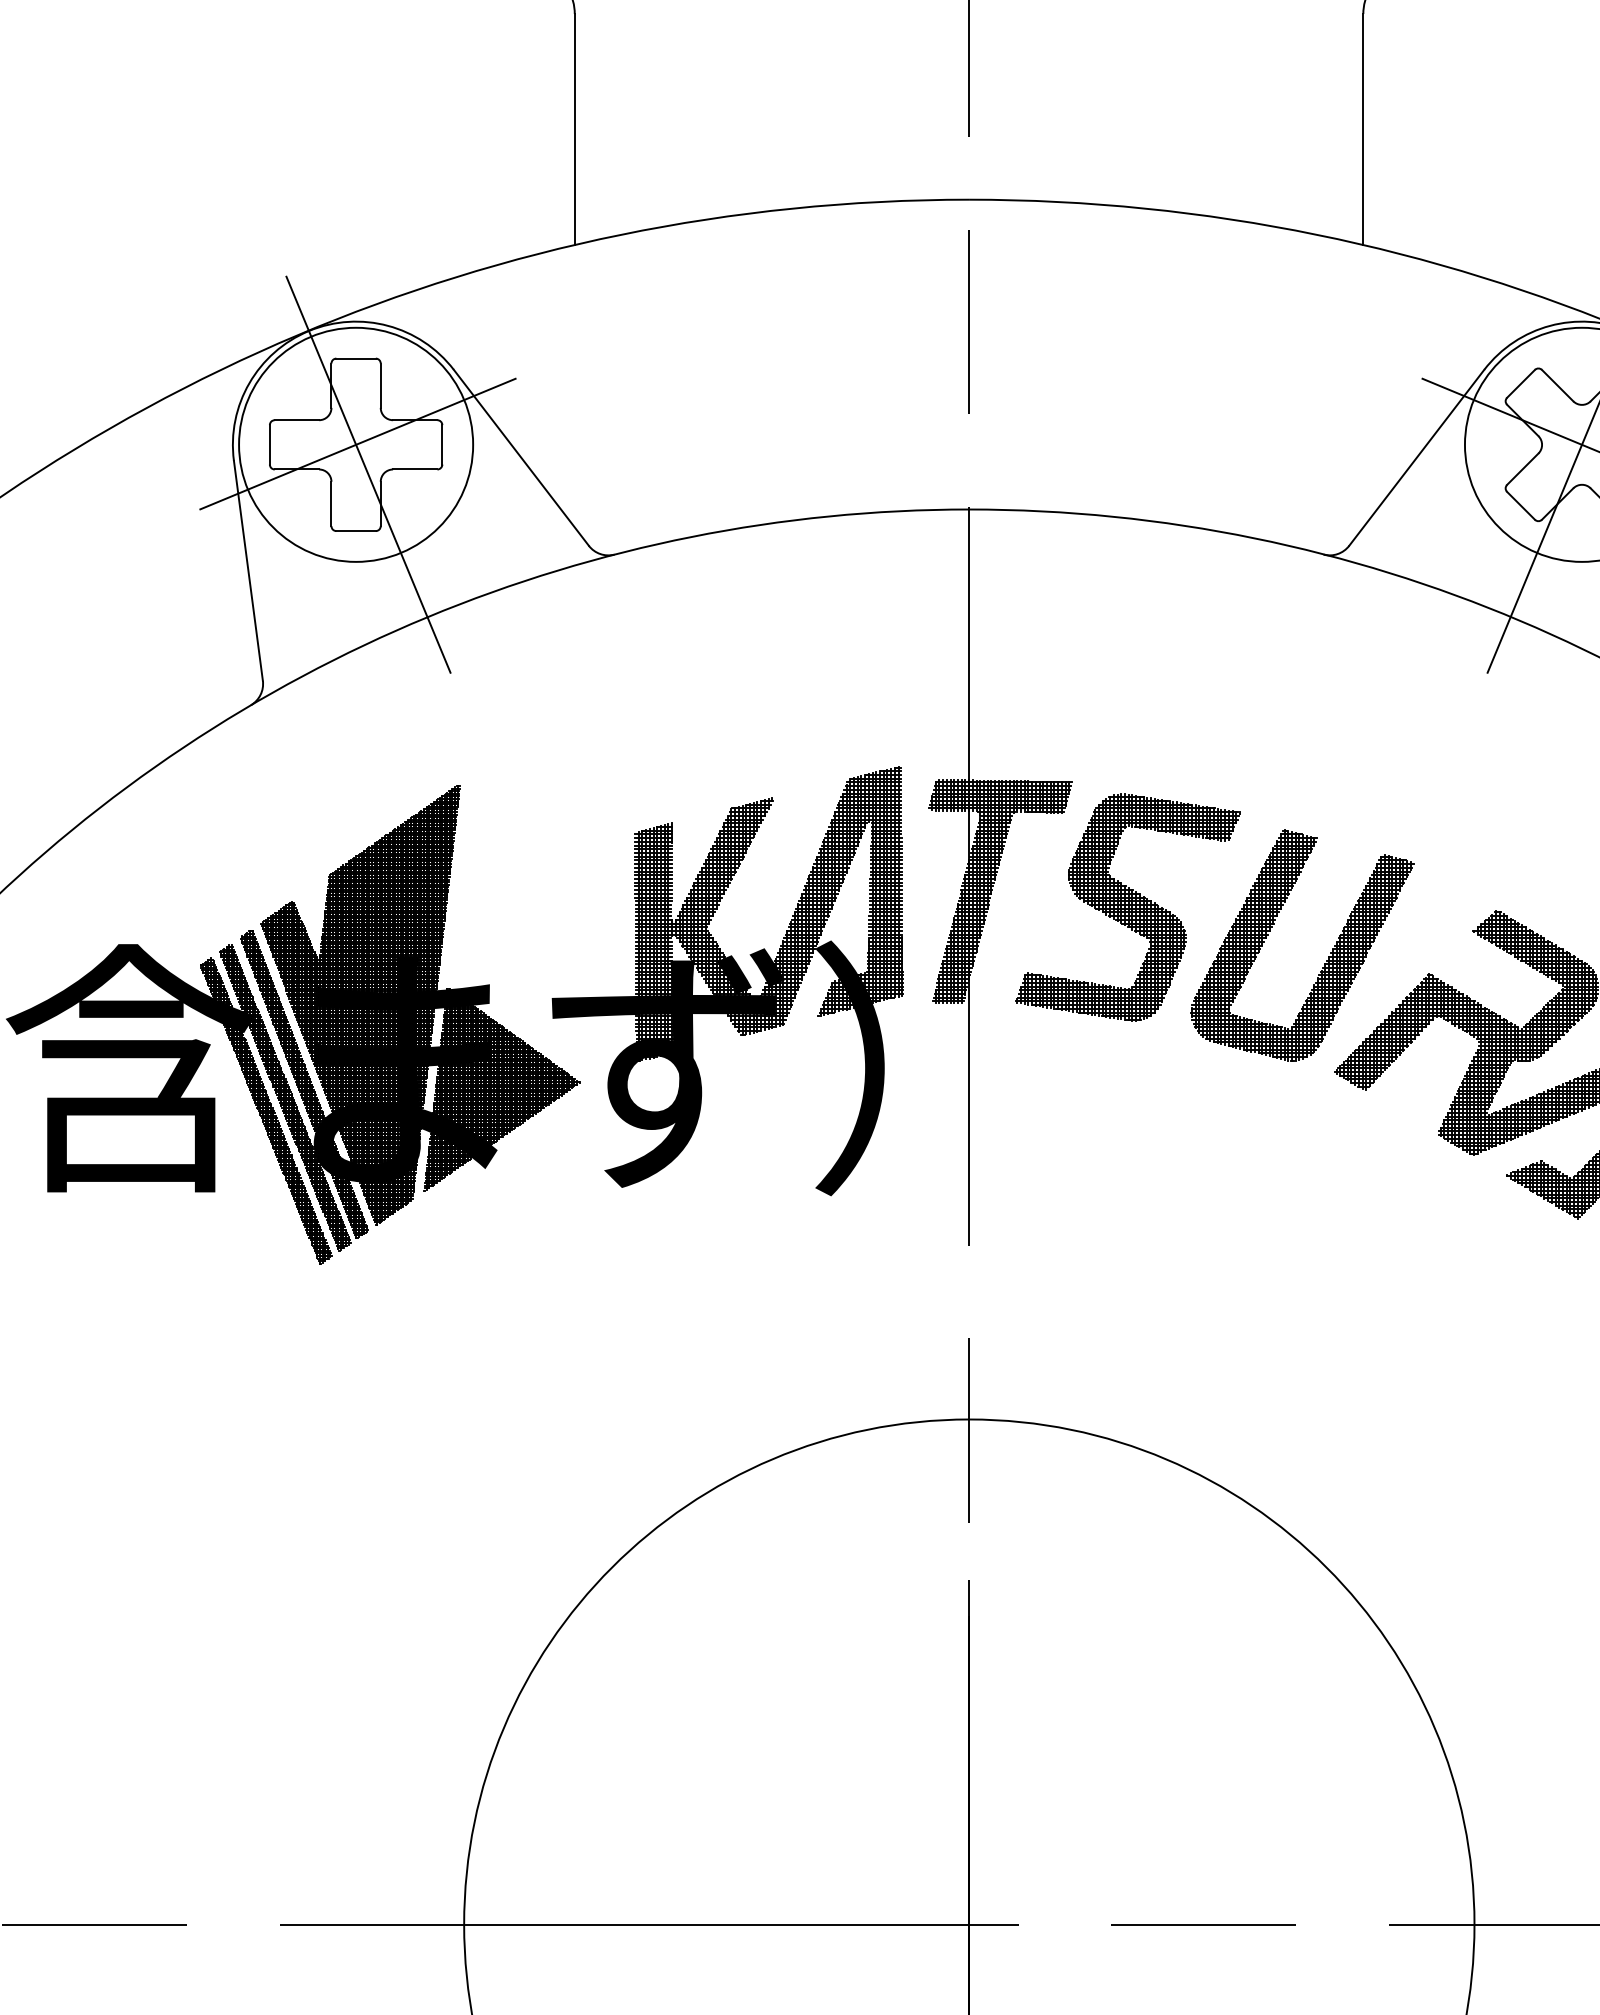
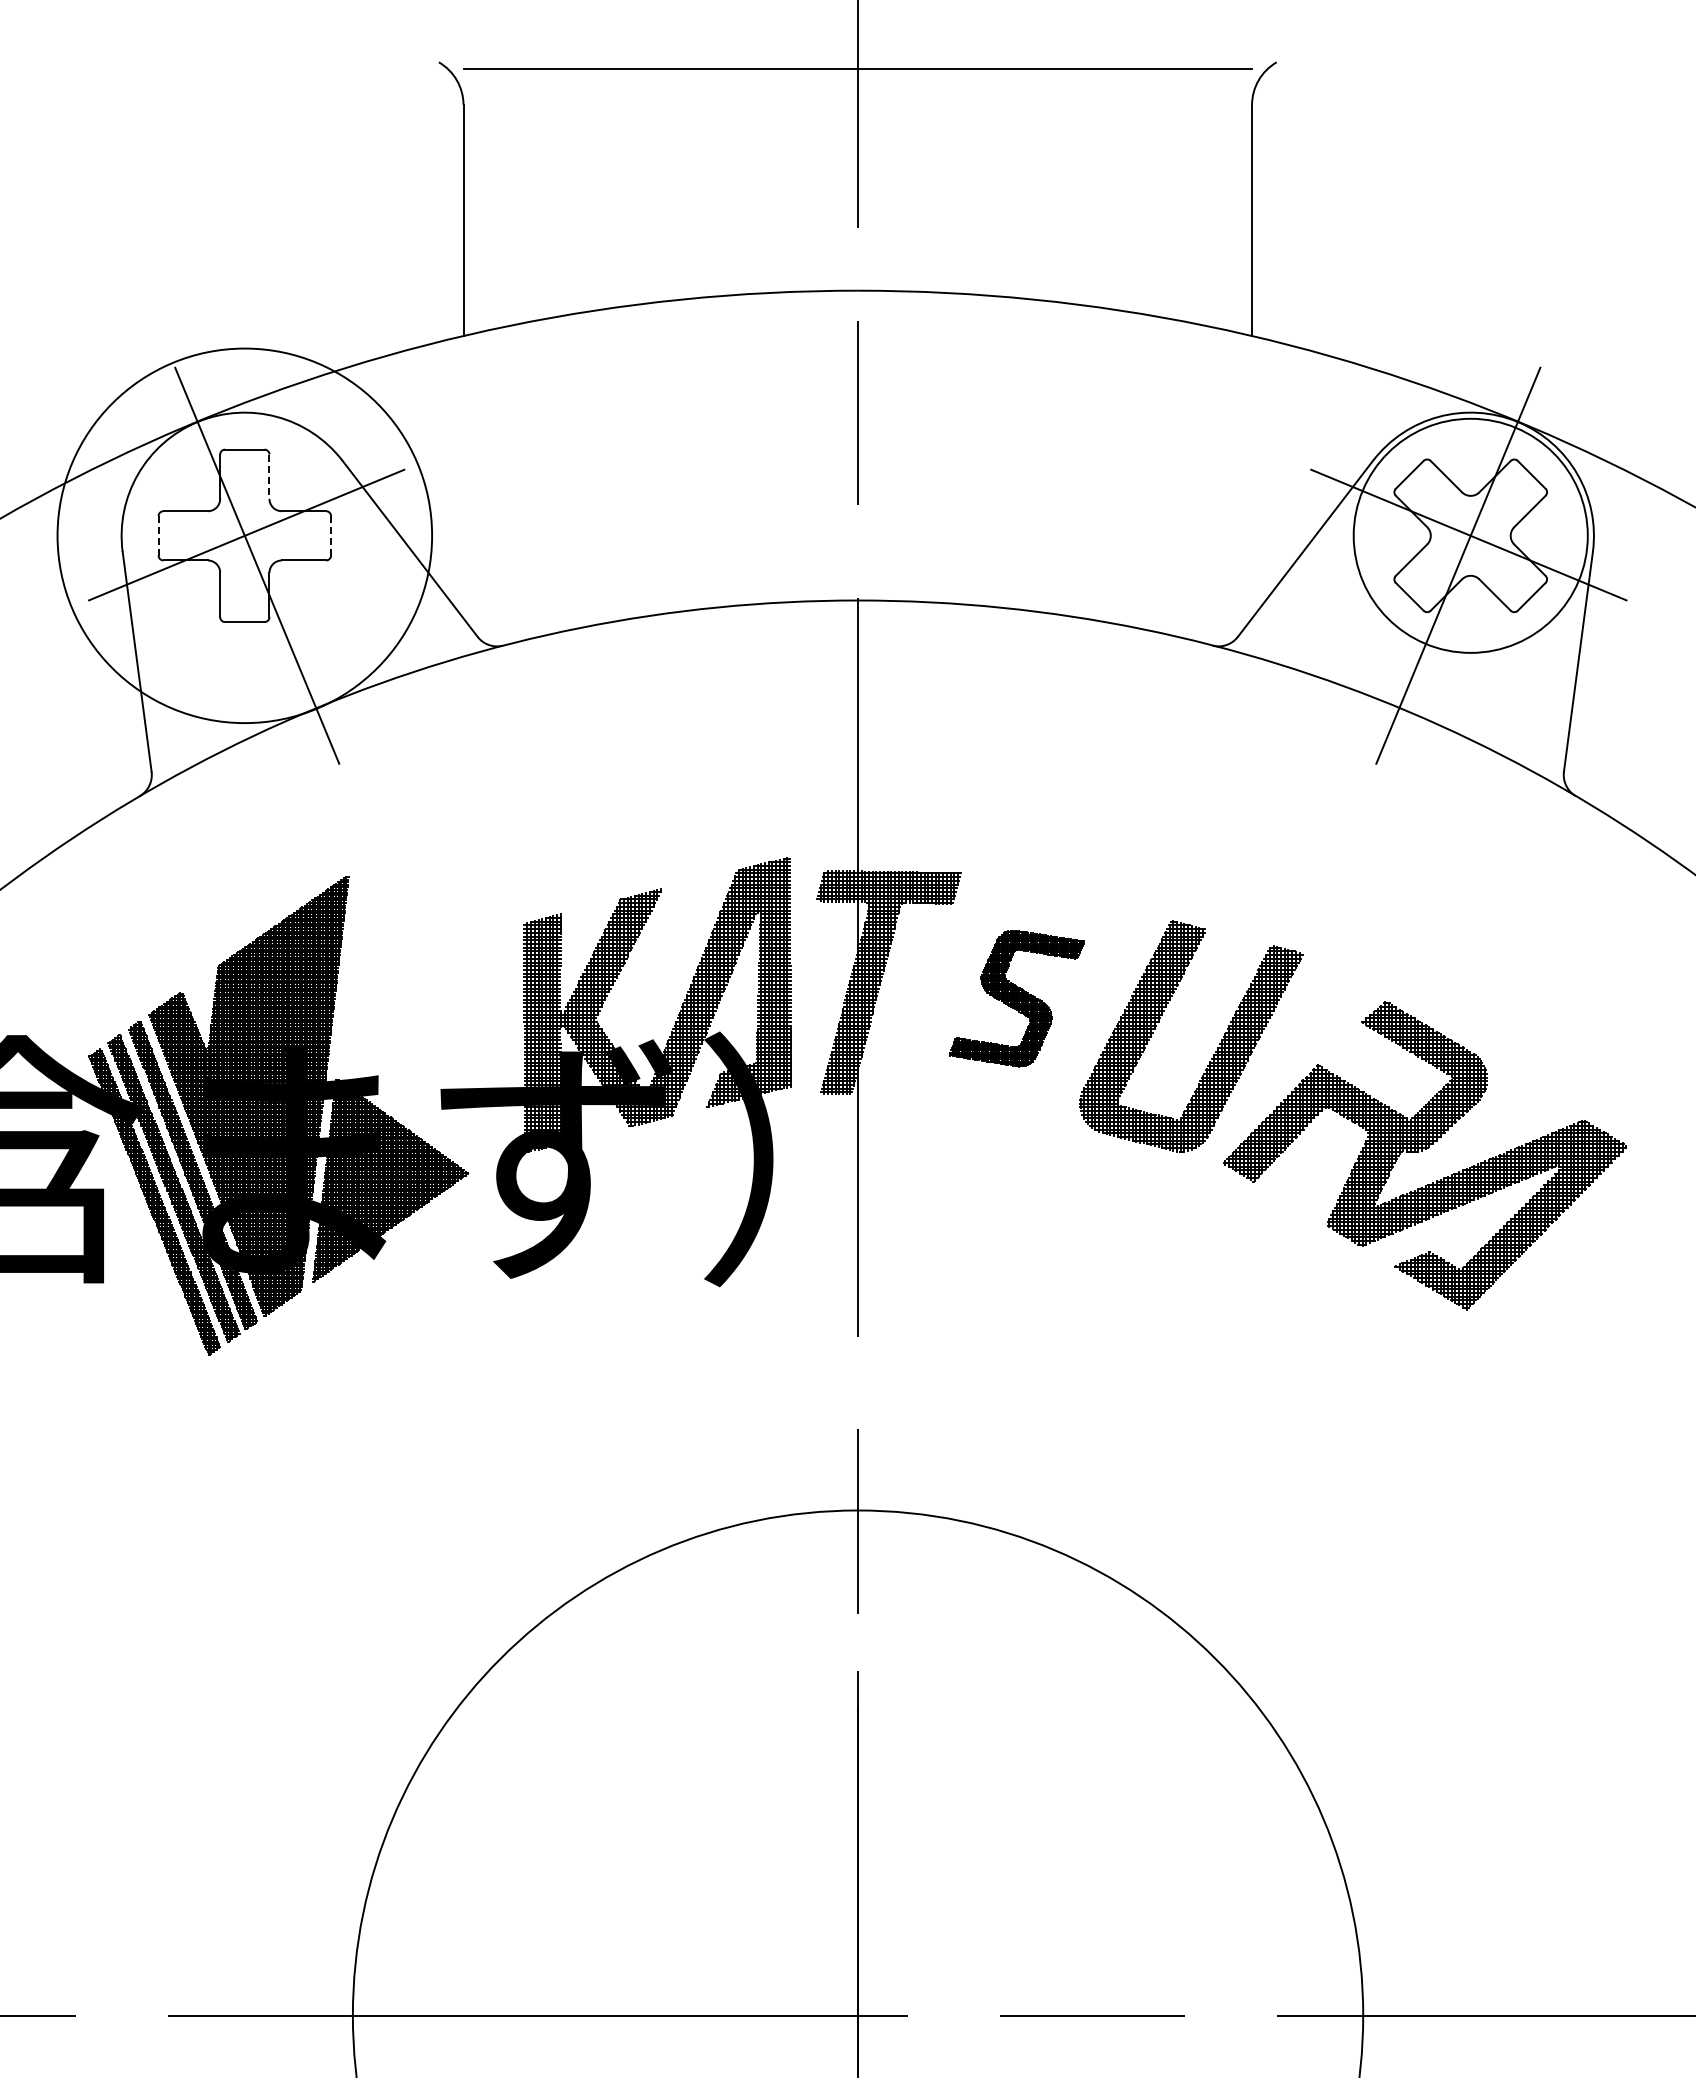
line: (380, 386) -> (269, 477), solid -> dashed
line: (269, 444) -> (158, 535), solid -> dashed
circle: (355, 444) -> (244, 535), size x1.6
line: (442, 444) -> (331, 535), solid -> dashed
part: (1127, 907) -> (1016, 998), size x0.6

